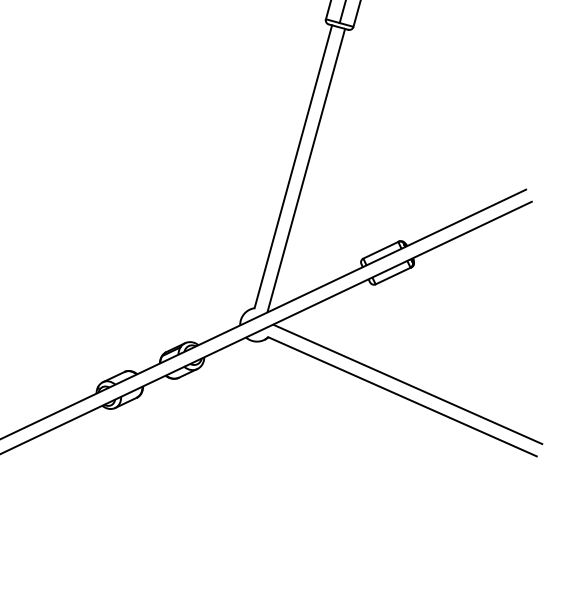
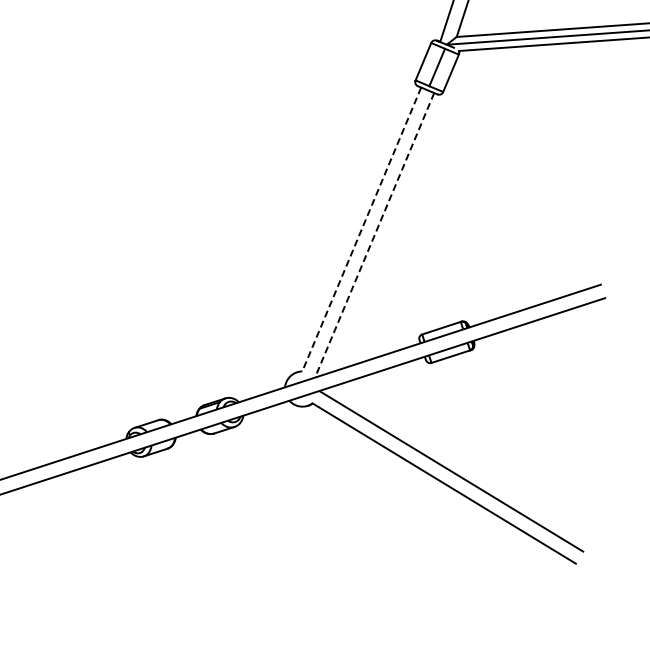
line: (293, 166) -> (361, 229), solid -> dashed
line: (306, 169) -> (374, 234), solid -> dashed

